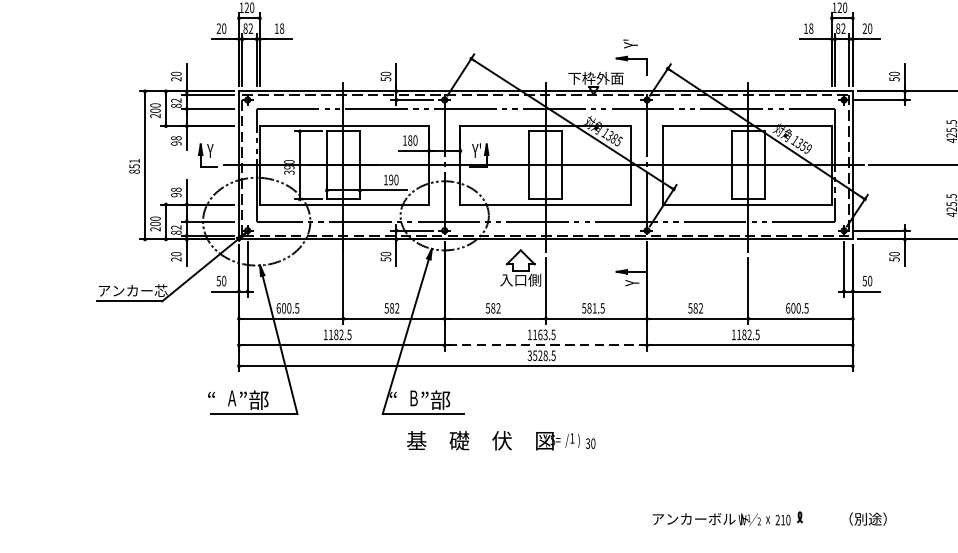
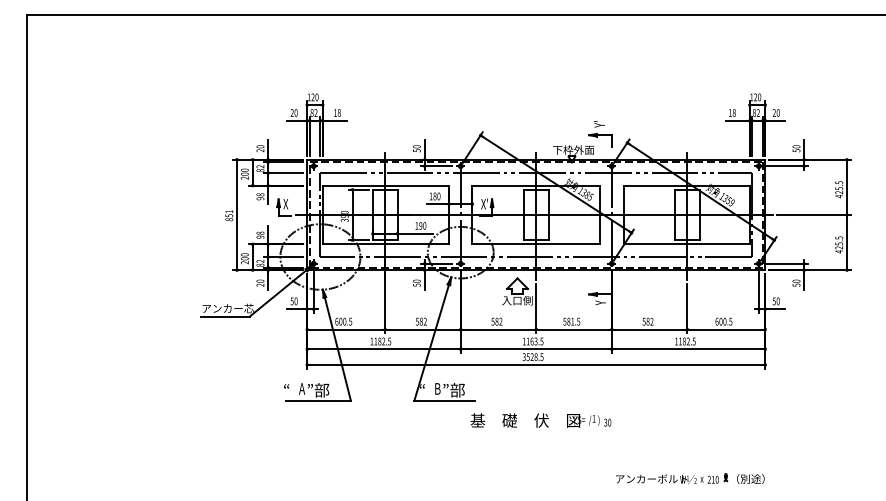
text: (209, 151) -> (285, 204), Y -> X
text: (475, 151) -> (483, 204), Y' -> X'
line: (546, 345) -> (536, 349), dashed -> solid
text: (500, 440) -> (540, 420), moved
text: (867, 518) -> (750, 478), moved

